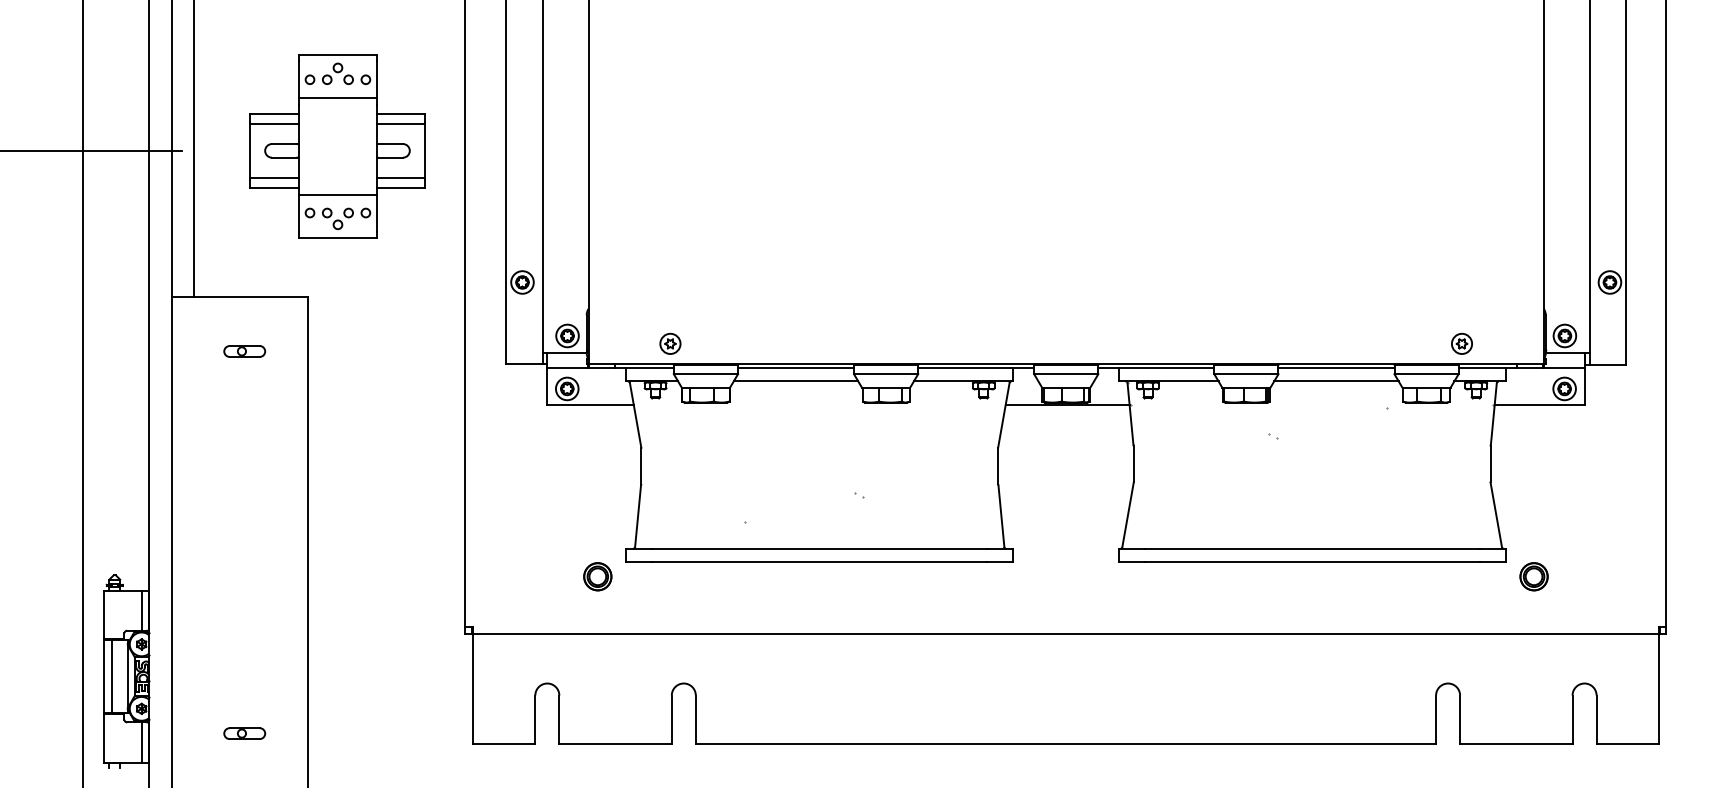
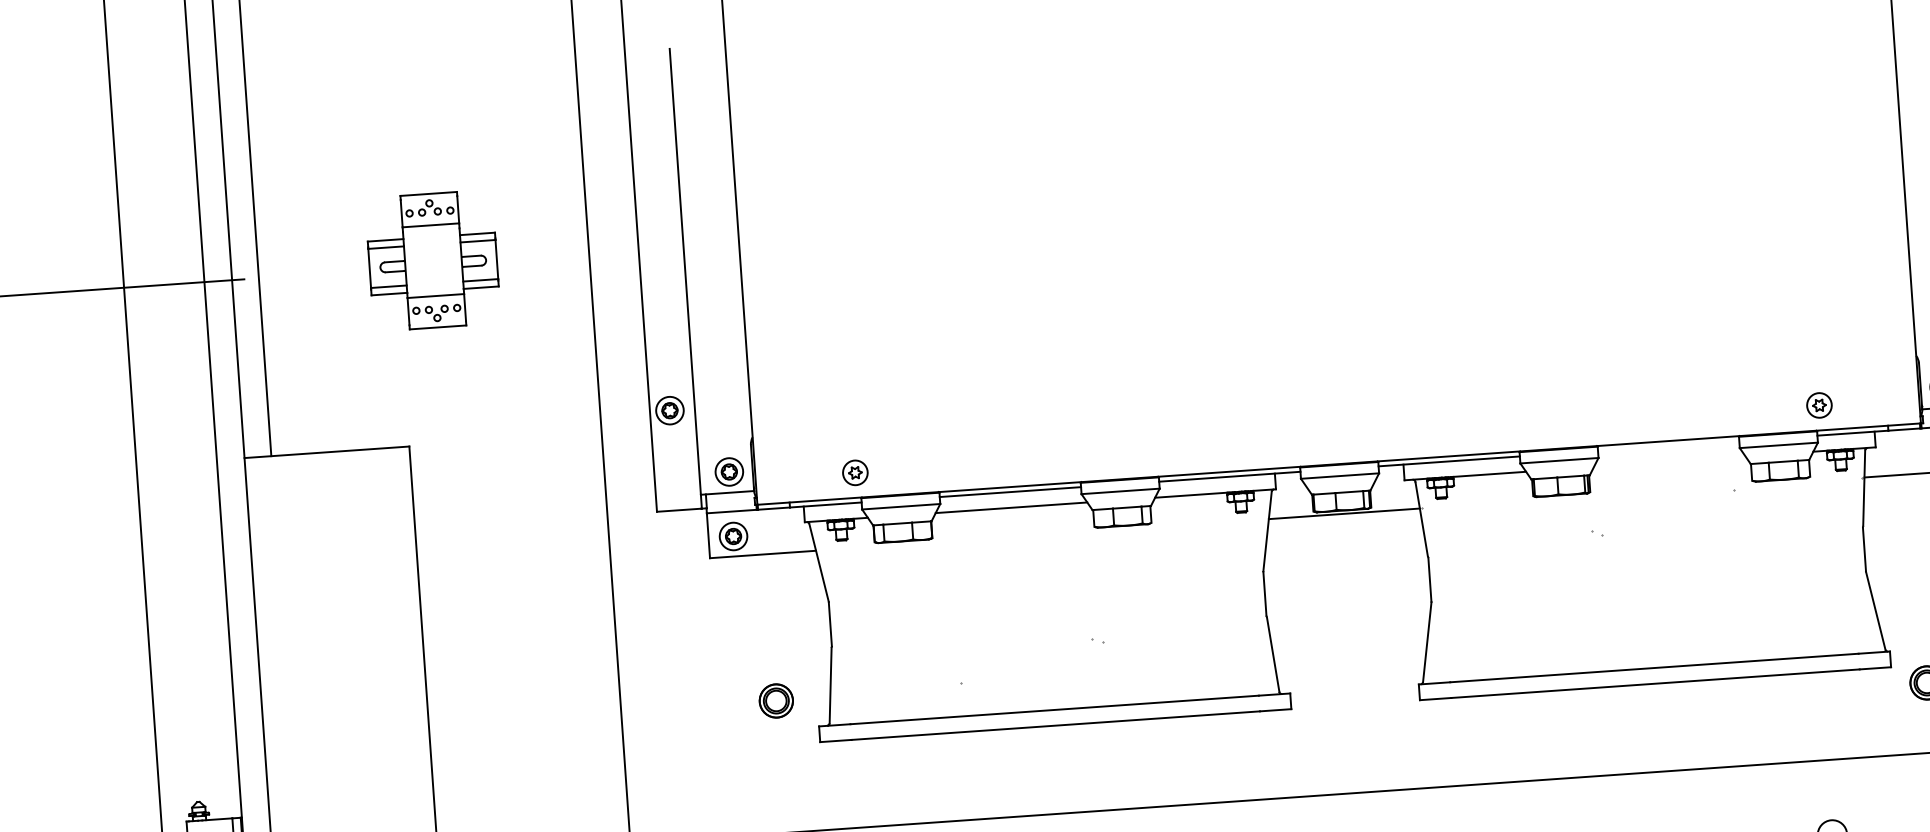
part: (337, 146) -> (433, 260), size x0.6
part: (244, 351) -> (337, 518), removed
line: (1336, 368) -> (1668, 446), removed
line: (1336, 381) -> (1669, 461), removed
part: (597, 576) -> (775, 700), moved

